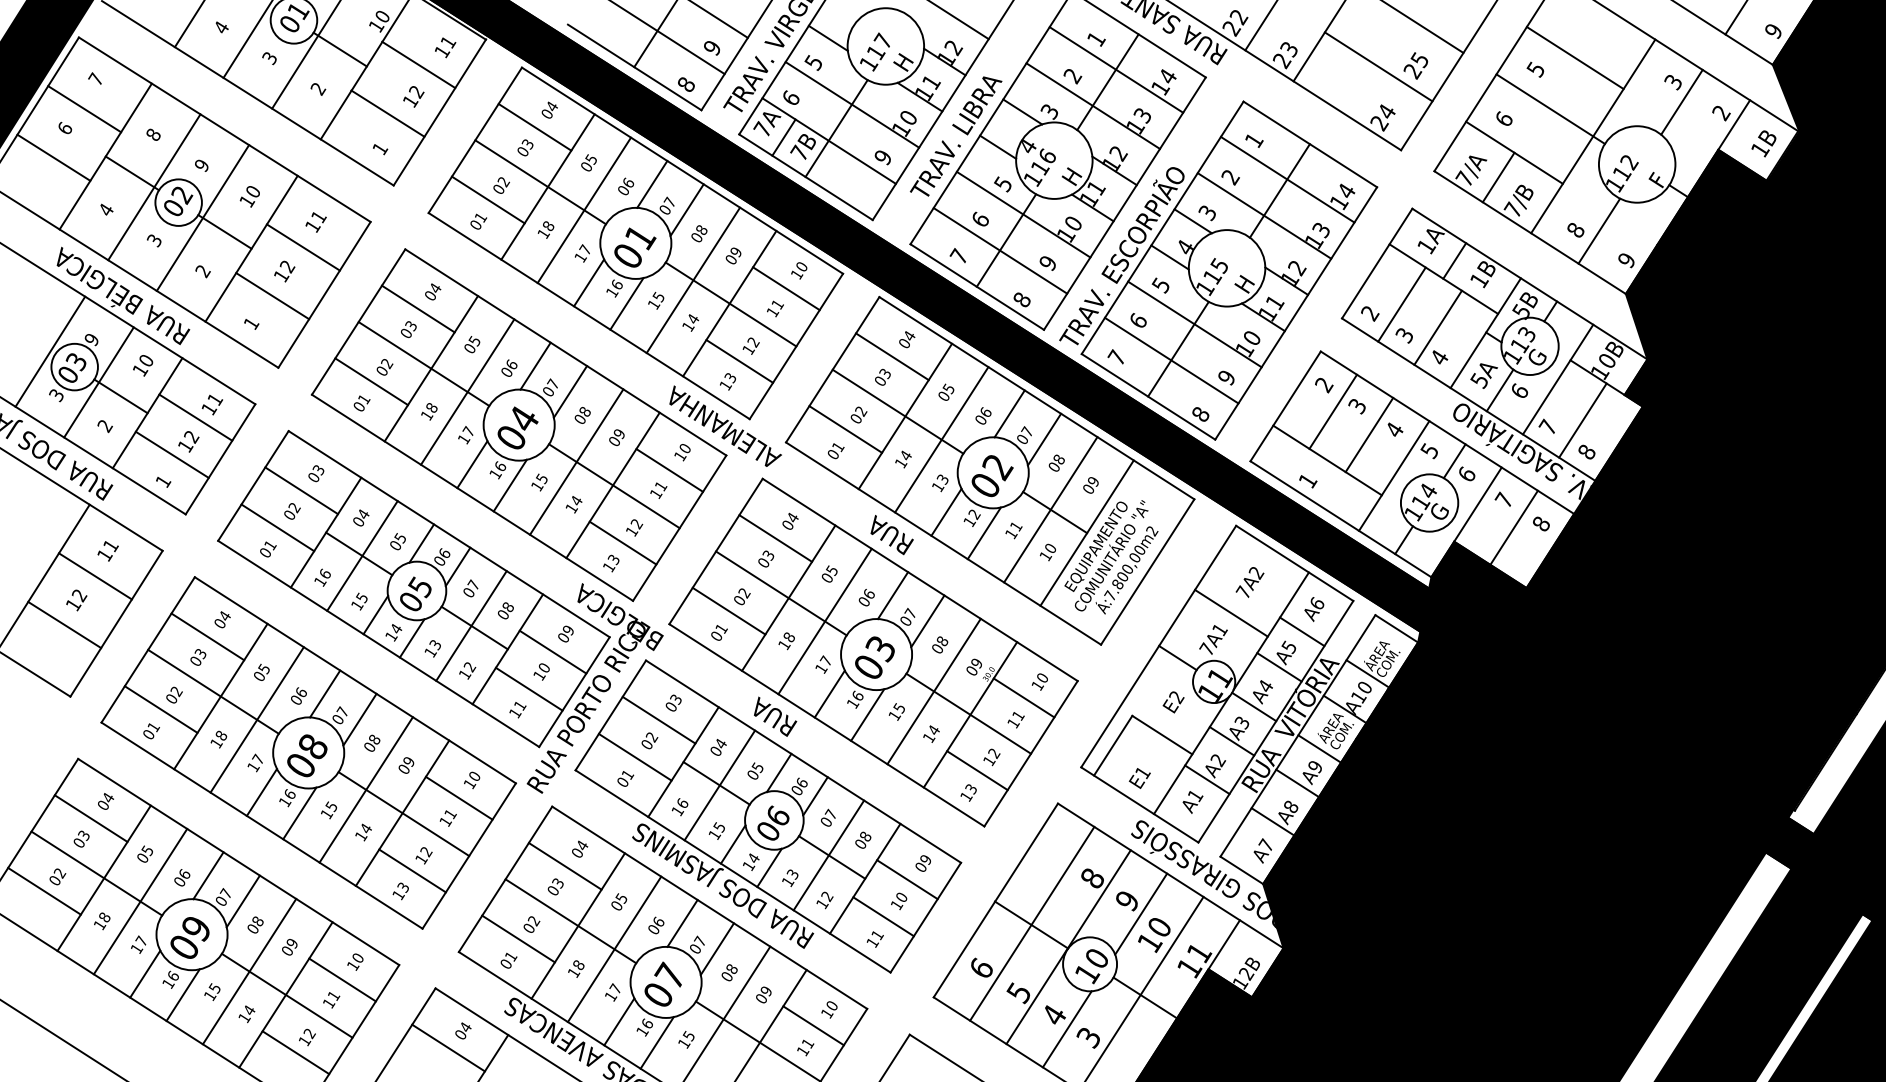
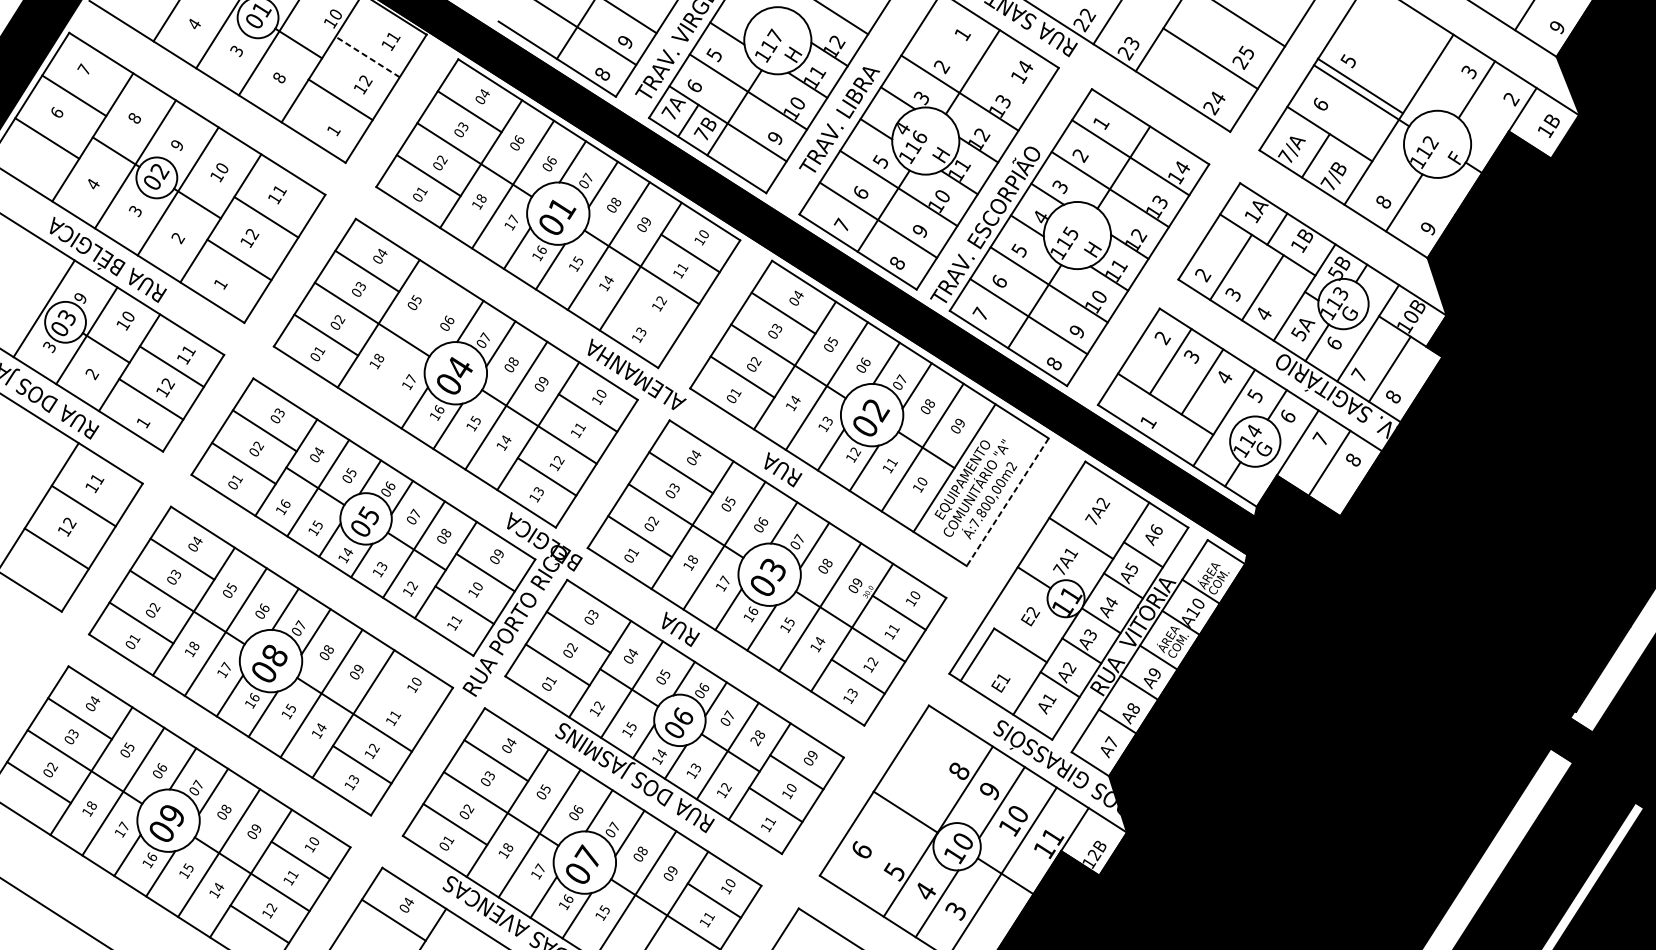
line: (1574, 58) -> (1359, 86), moved
line: (418, 64) -> (367, 56), solid -> dashed
line: (1116, 69) -> (980, 60), removed
text: (318, 88) -> (279, 77), 2 -> 8
text: (591, 159) -> (519, 140), 05 -> 06
line: (739, 361) -> (649, 317), removed
line: (467, 391) -> (410, 343), removed
line: (1147, 572) -> (1007, 502), solid -> dashed
line: (458, 797) -> (402, 700), removed
text: (682, 803) -> (599, 705), 16 -> 12
text: (860, 844) -> (755, 741), 08 -> 28
line: (1032, 923) -> (906, 810), removed

